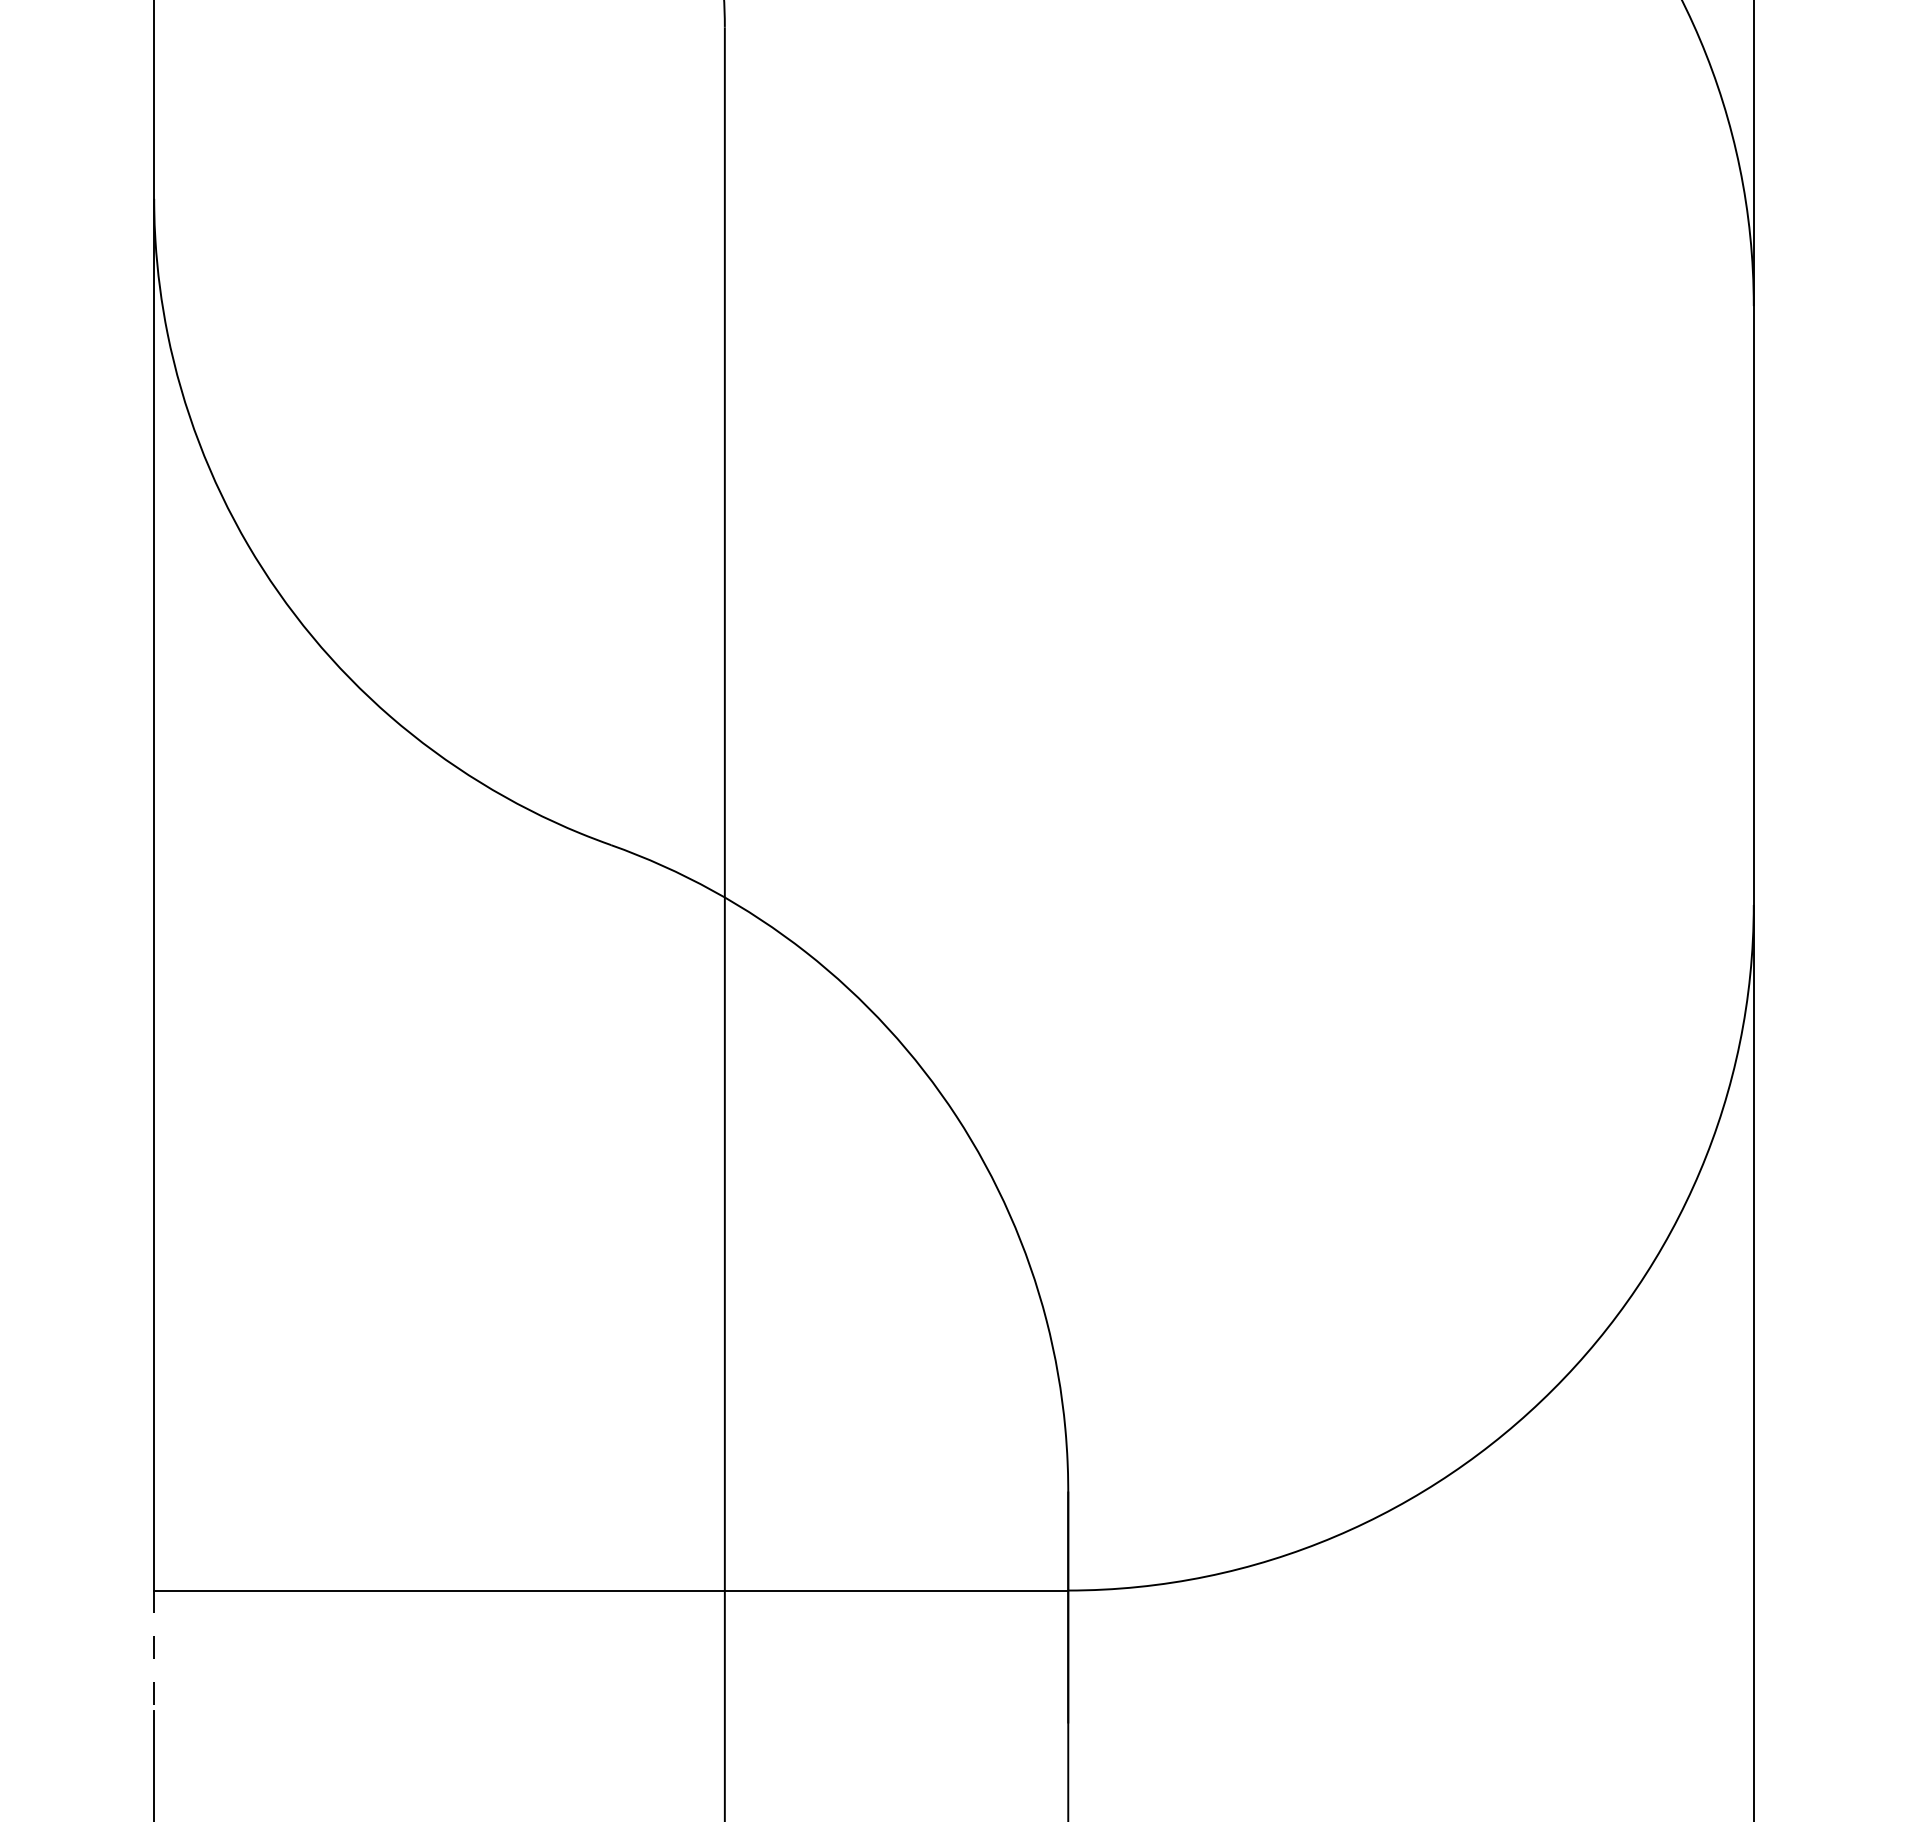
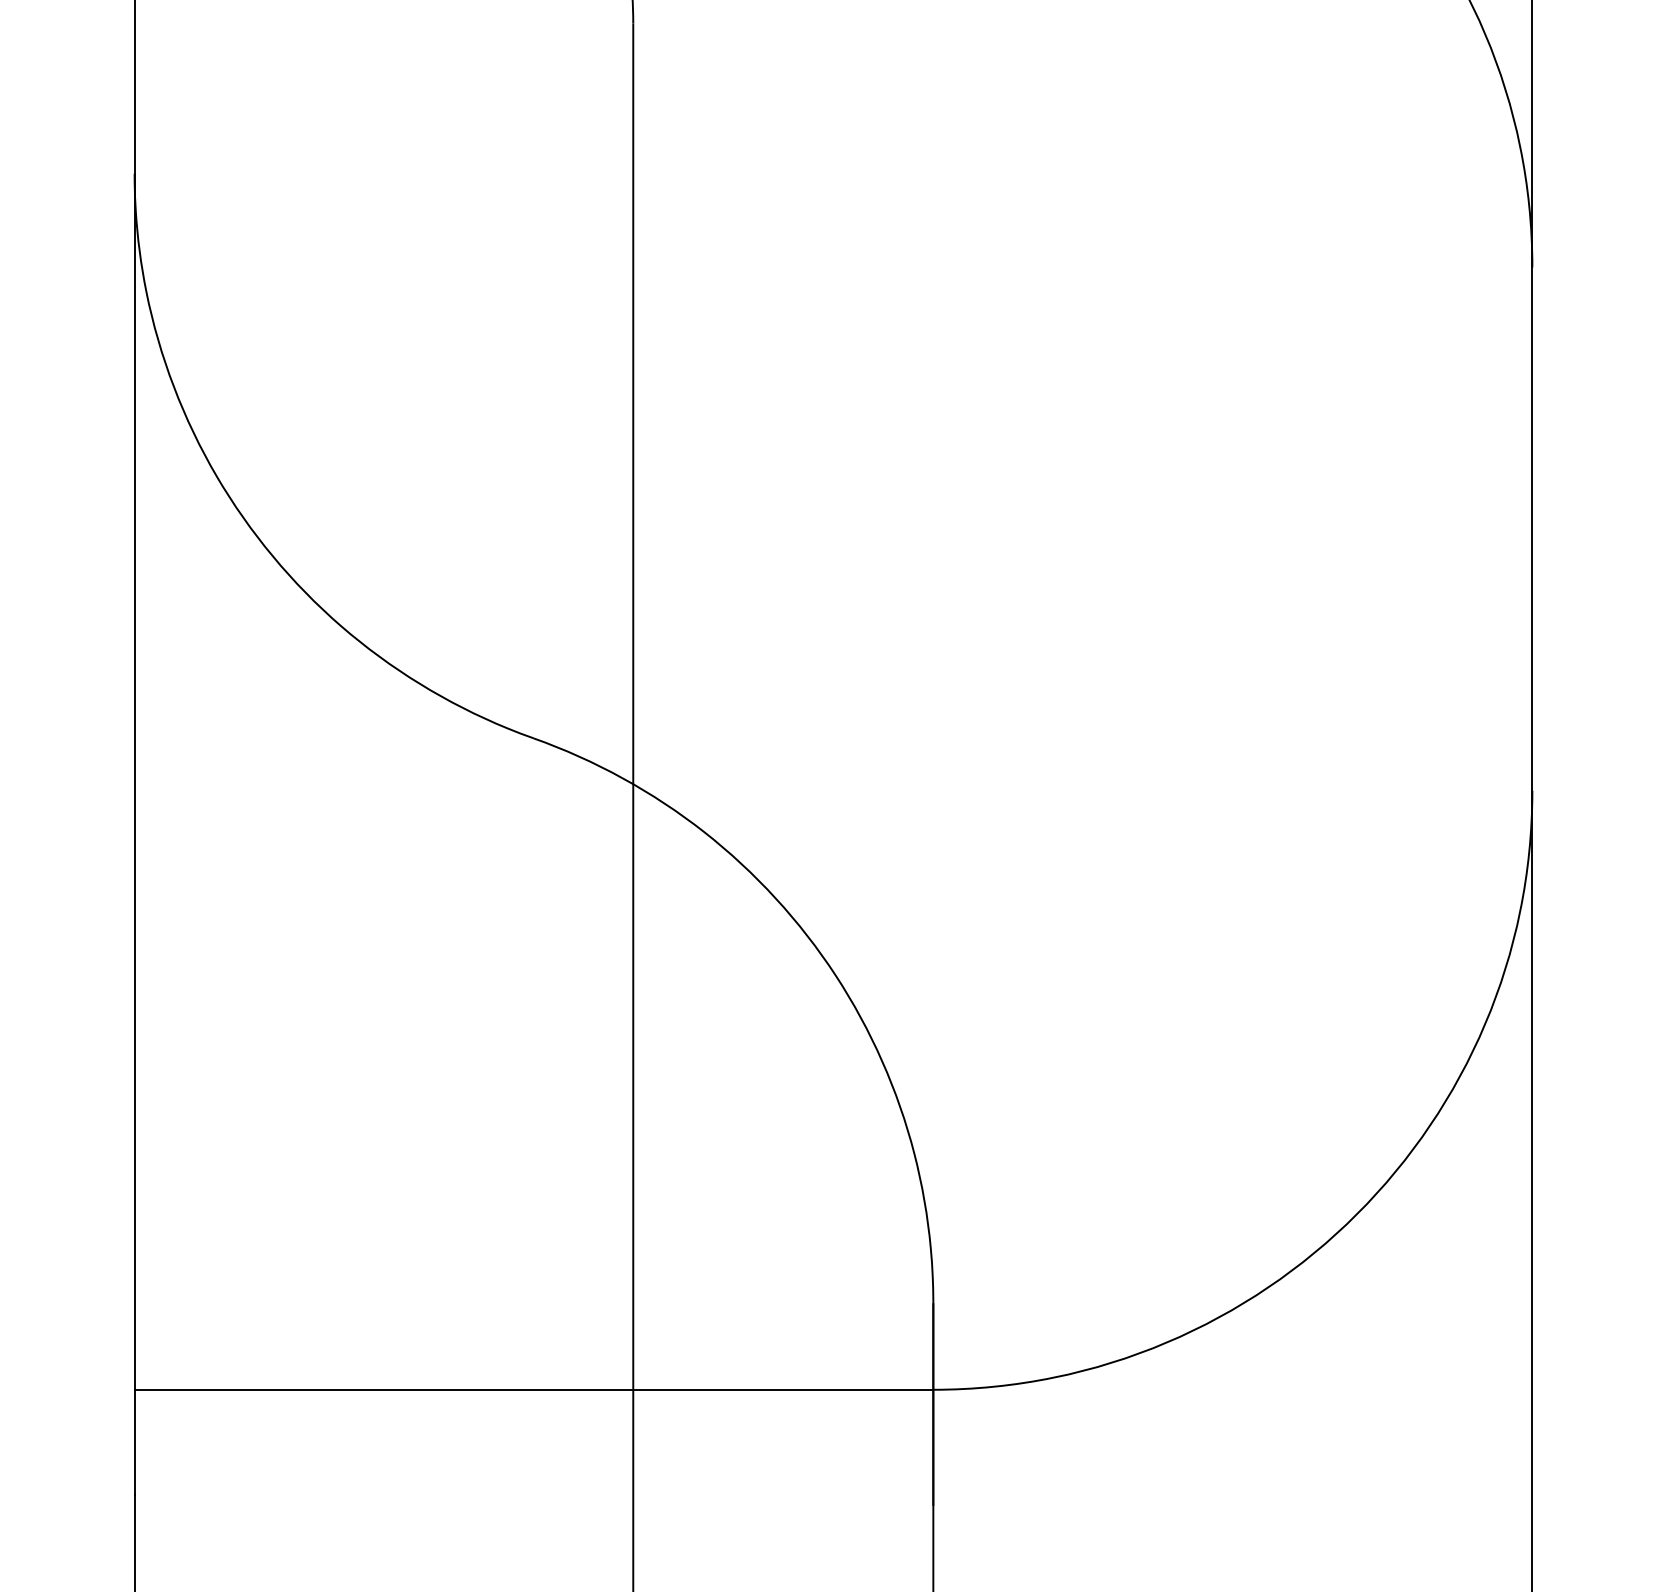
line: (154, 1651) -> (134, 1443), dashed -> solid

